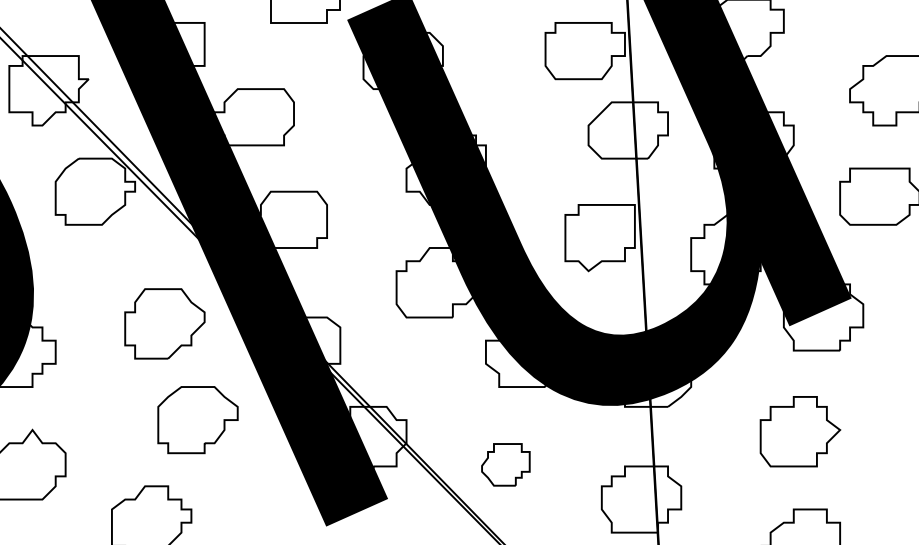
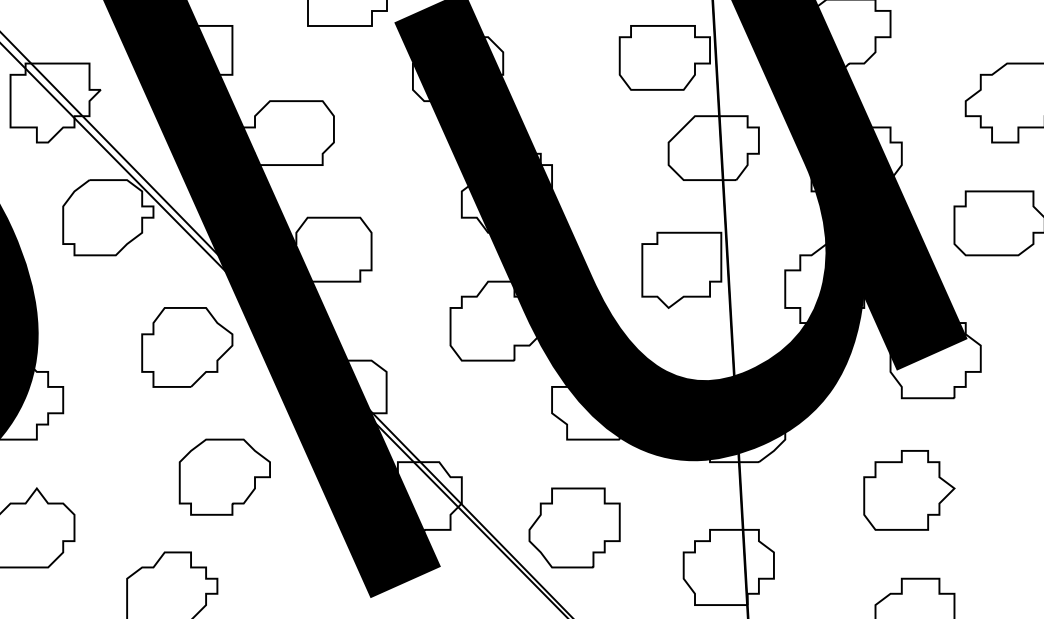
part: (164, 323) -> (186, 346), moved
part: (505, 464) -> (574, 527), size x1.67

